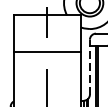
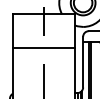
line: (90, 66) -> (83, 61), dashed -> solid

